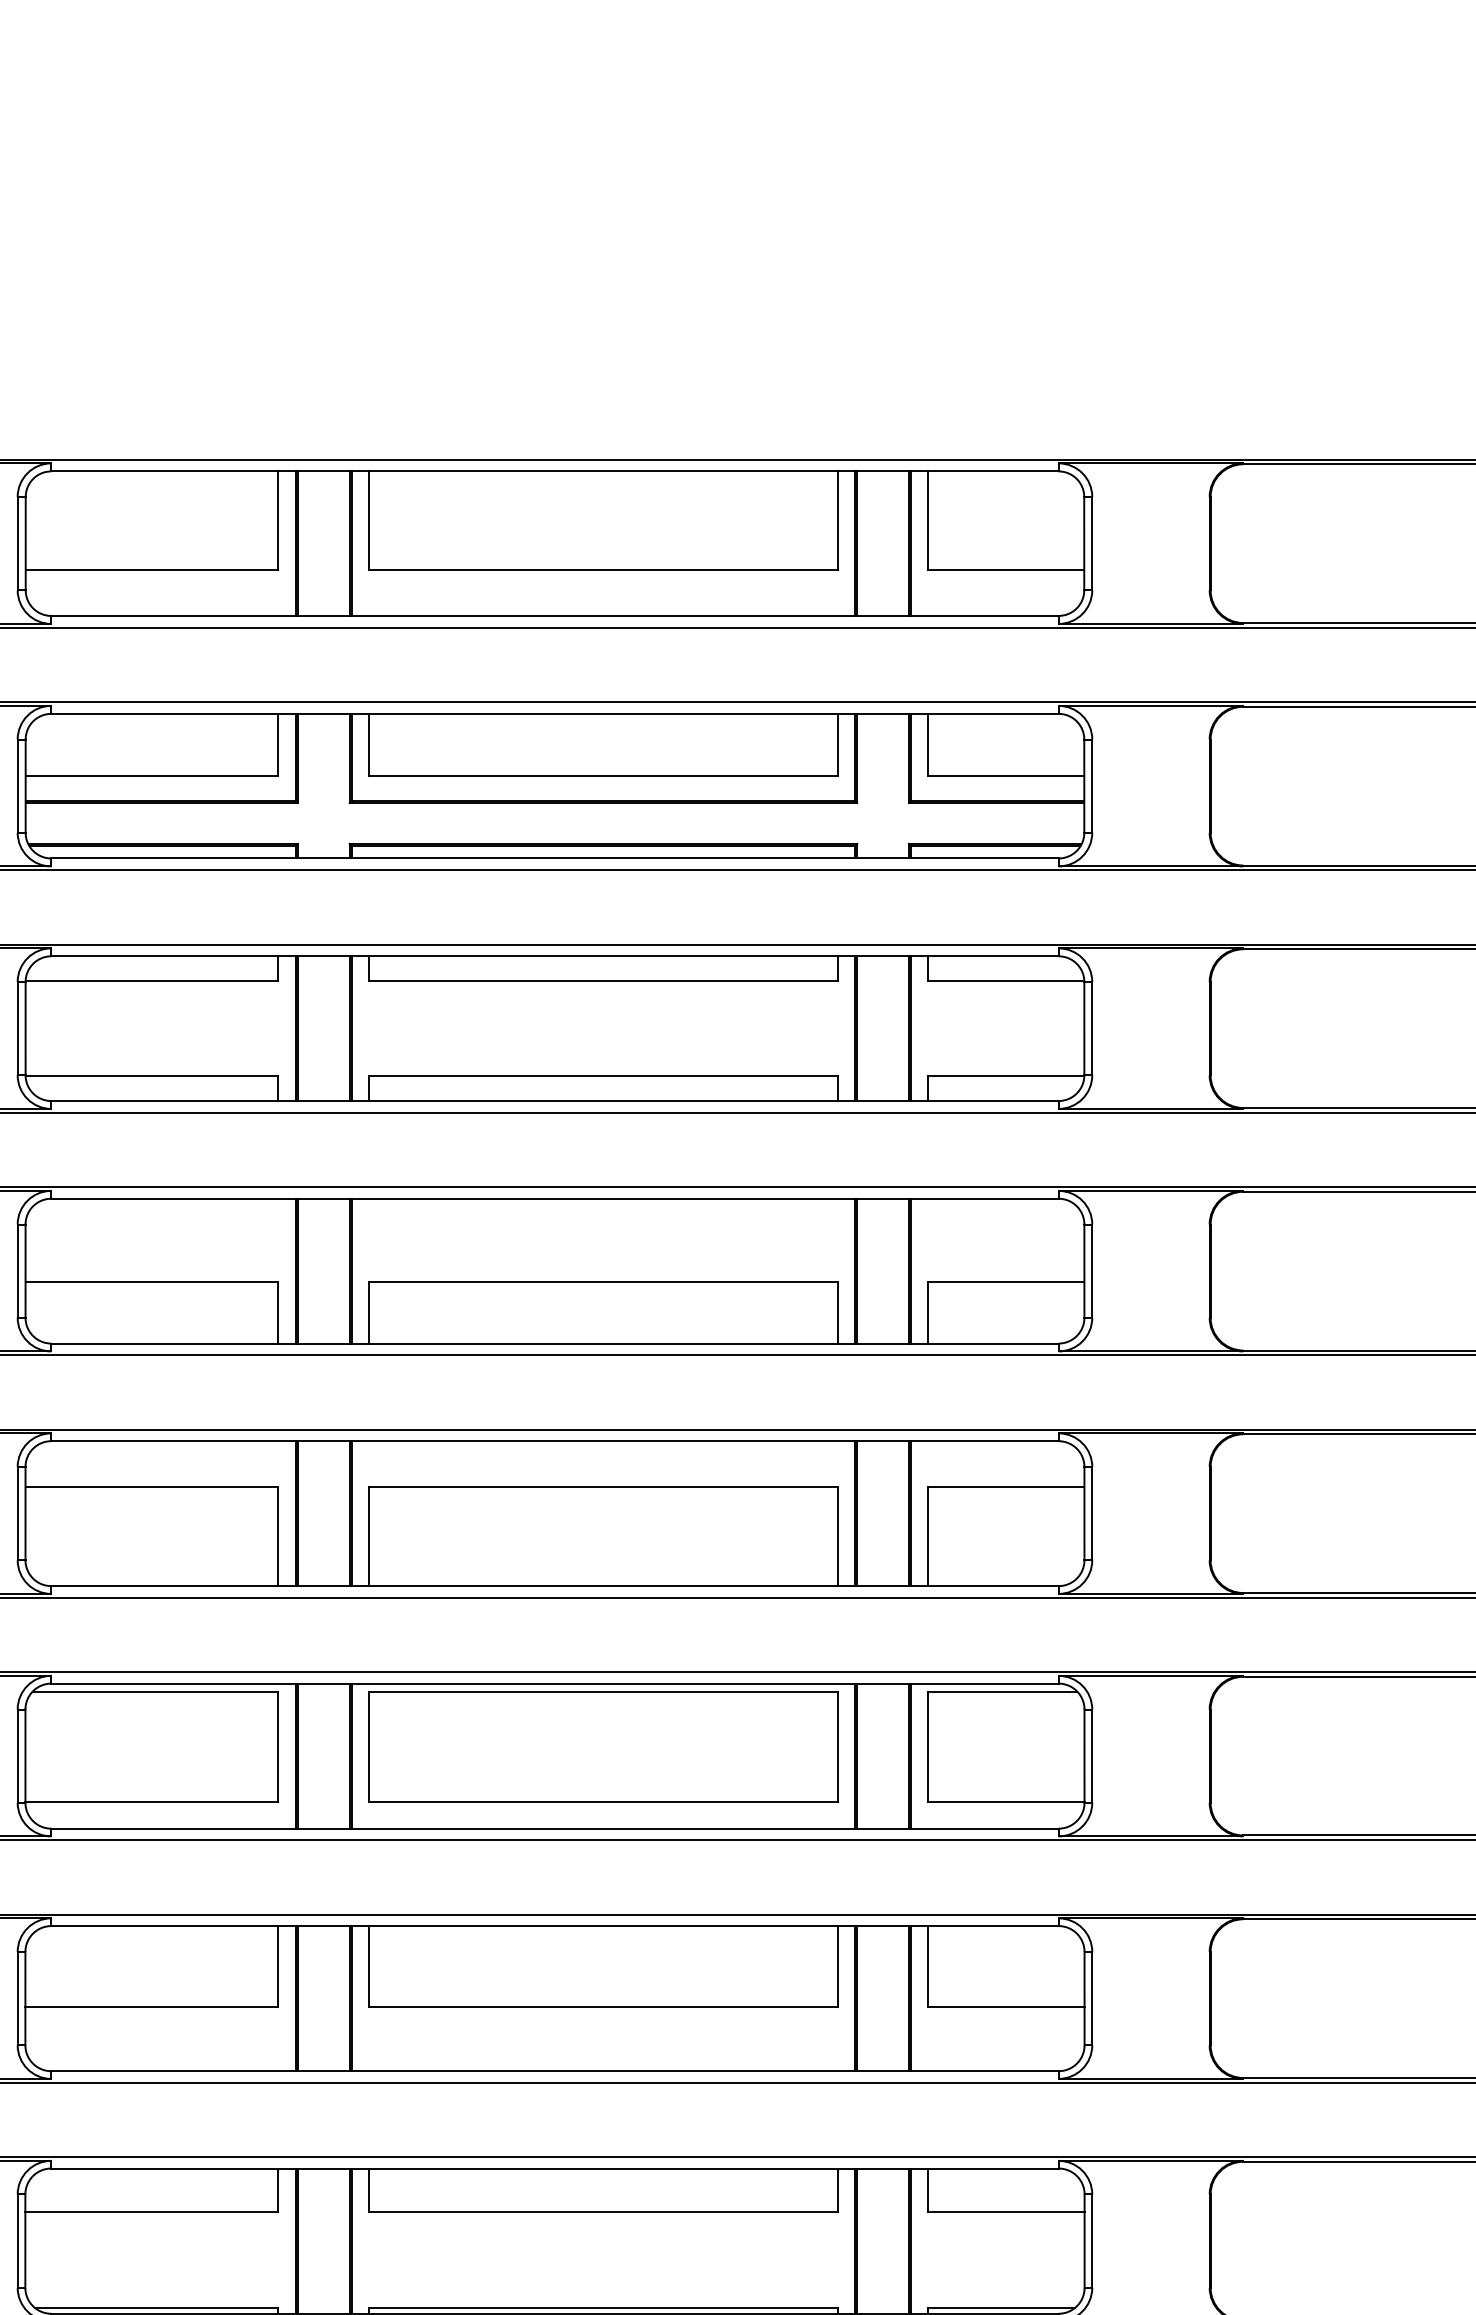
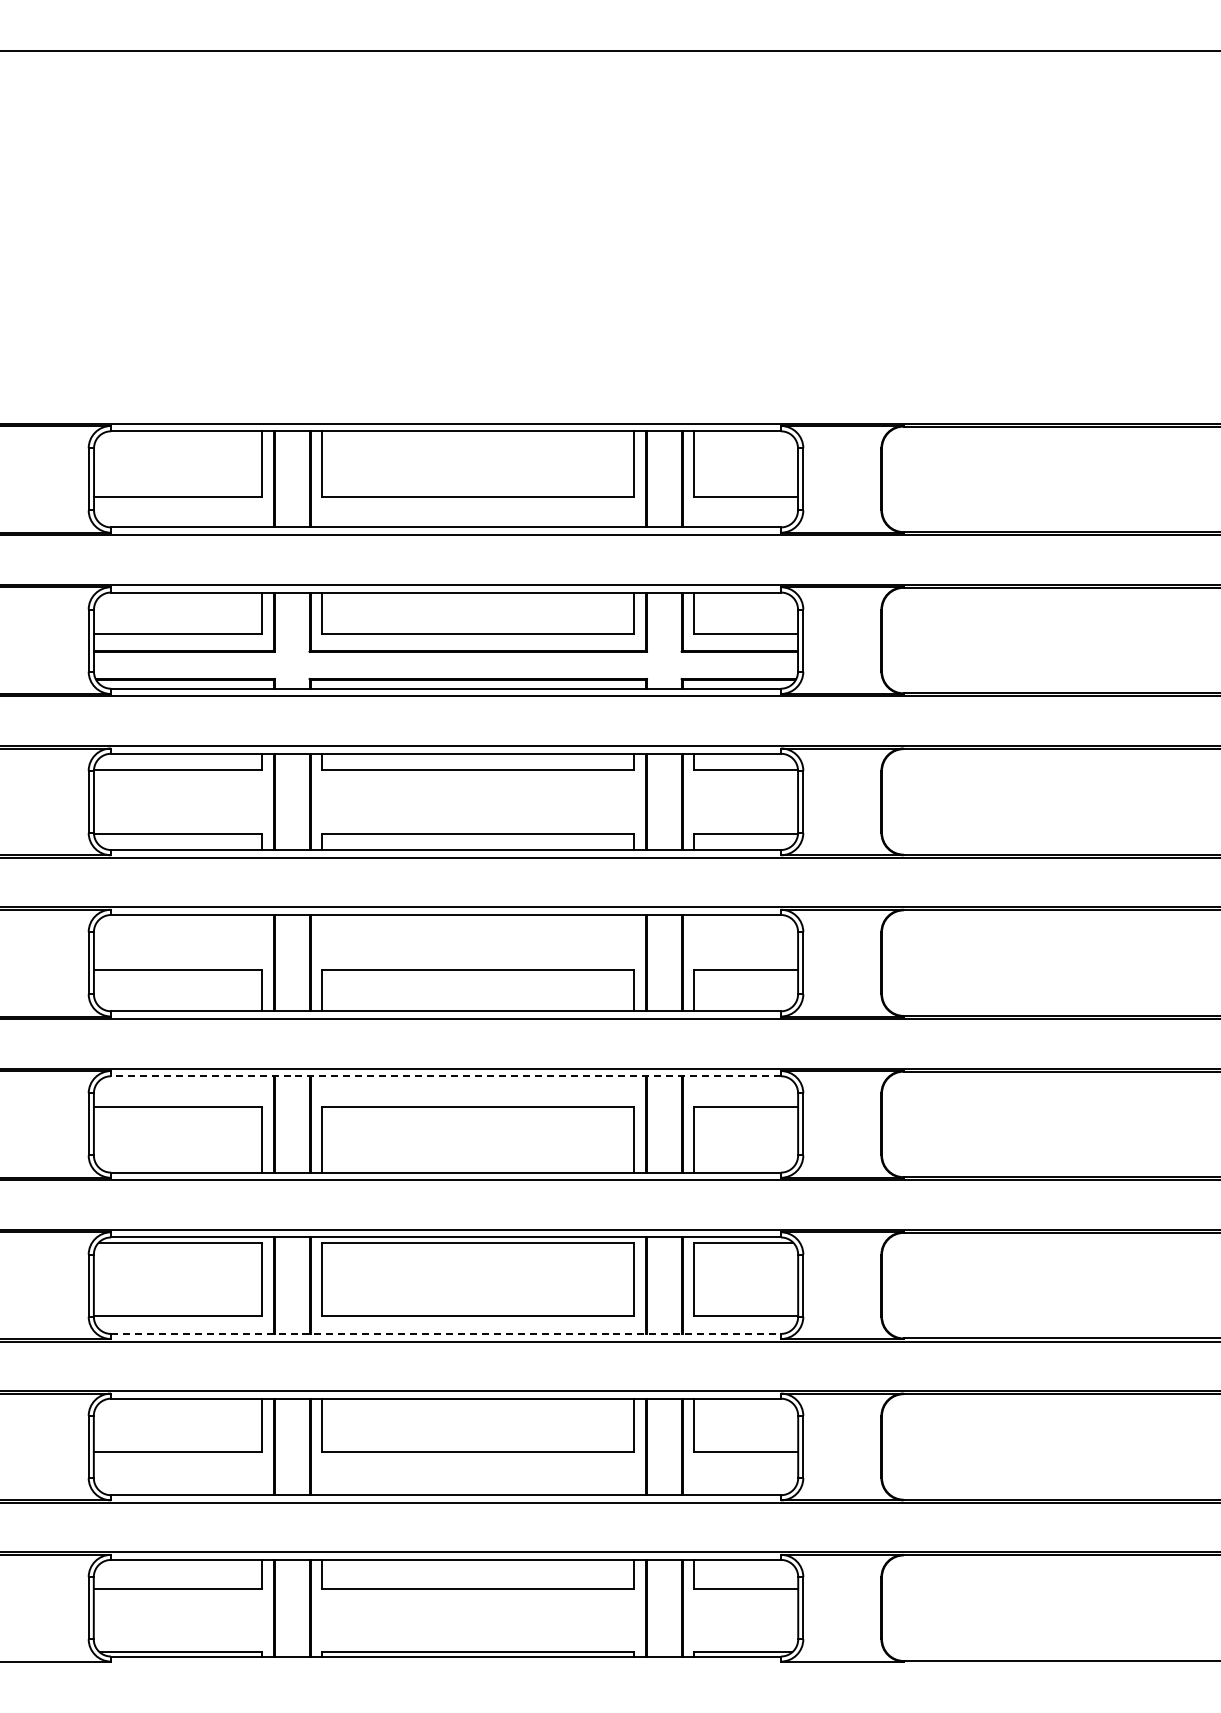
line: (555, 1441) -> (446, 1076), solid -> dashed
line: (555, 1828) -> (446, 1333), solid -> dashed

